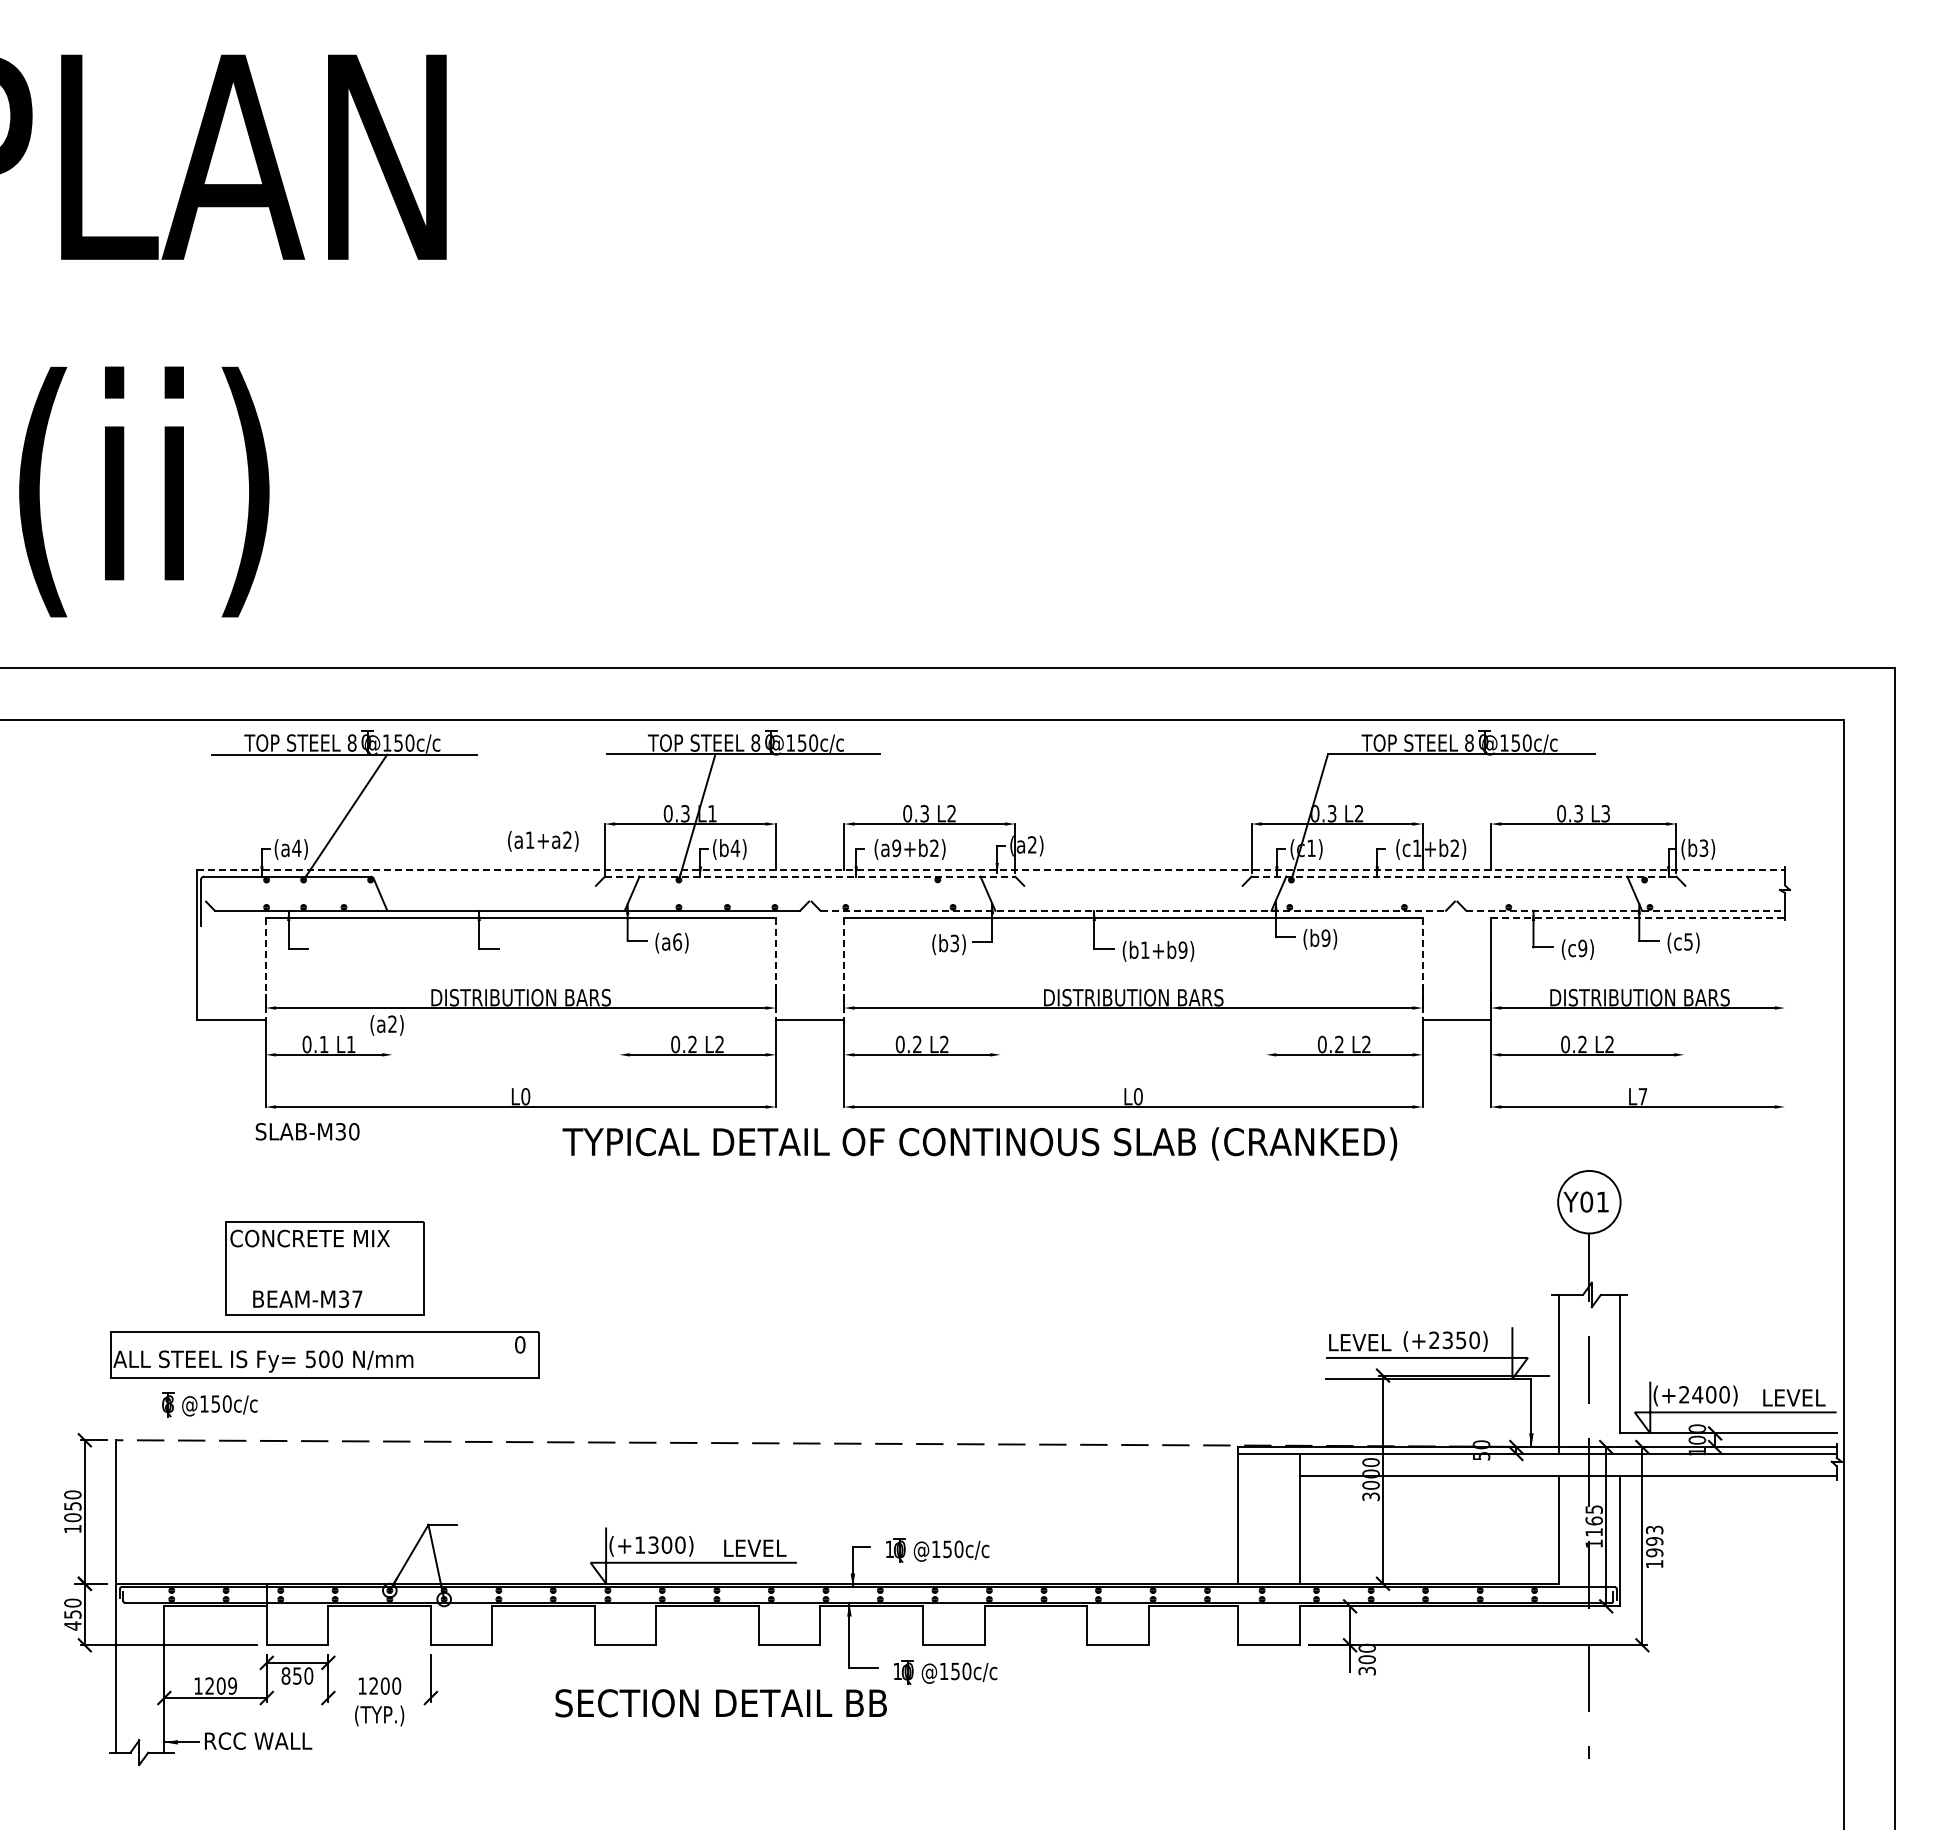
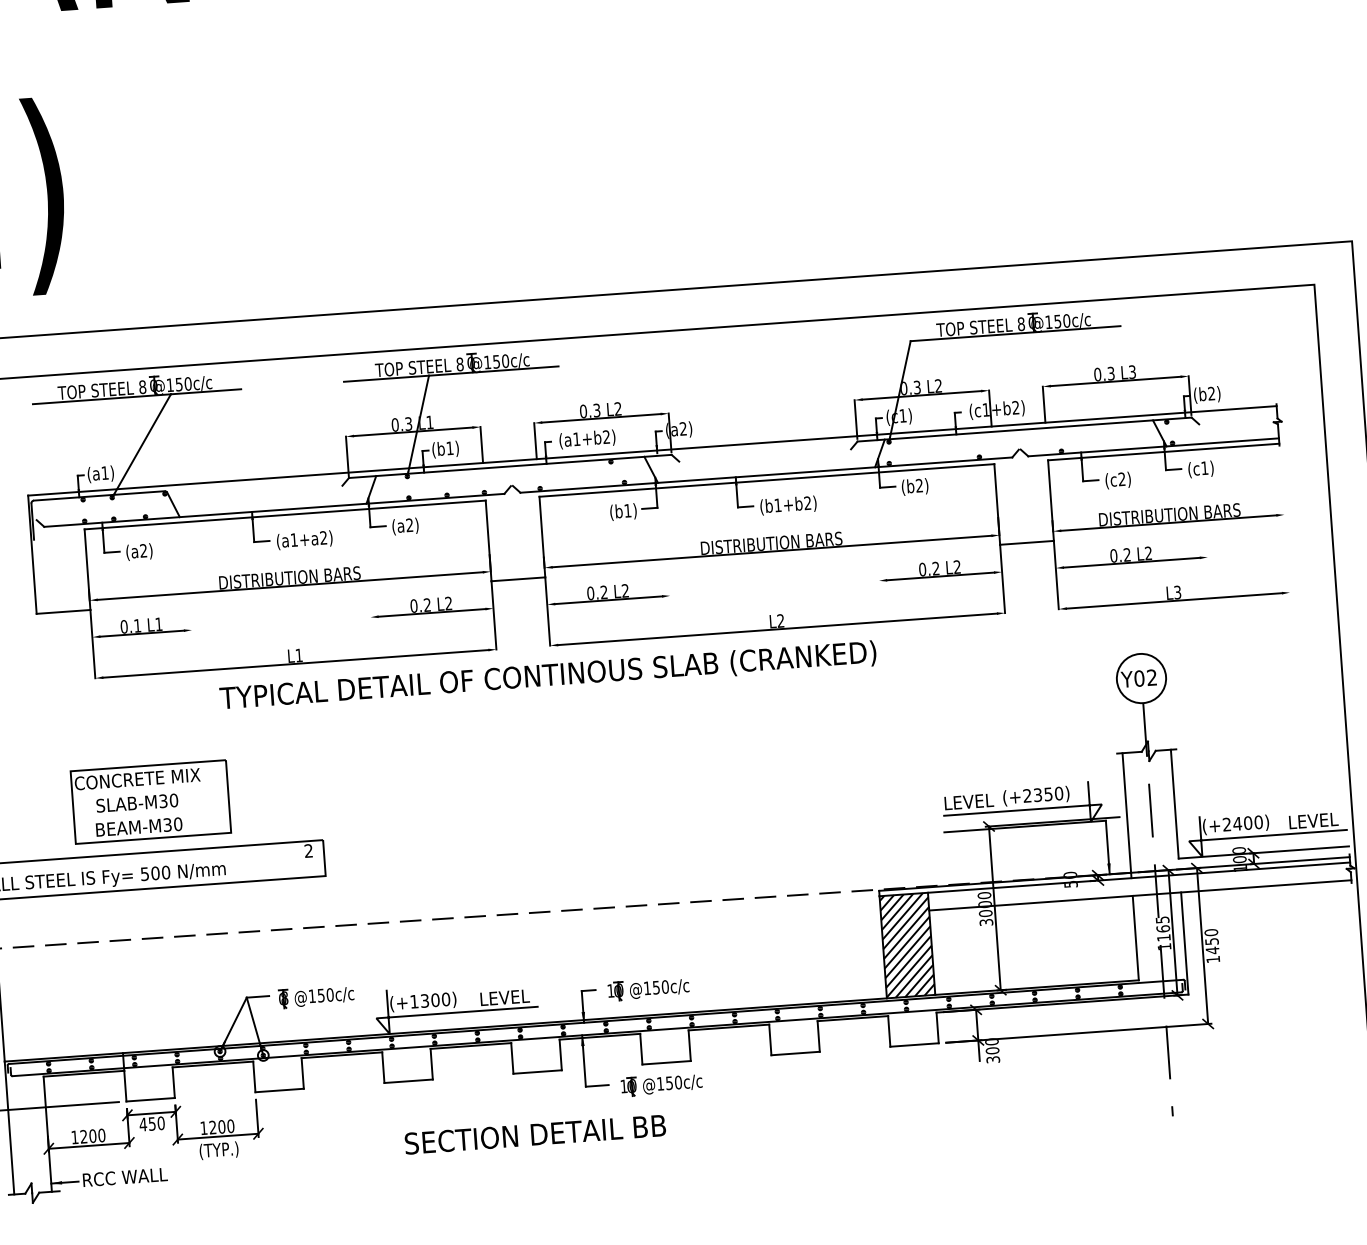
text: (543, 841) -> (304, 540), moved
text: (296, 847) -> (104, 472), (a4) -> (a1)
text: (735, 847) -> (450, 447), (b4) -> (b1)
text: (1703, 847) -> (1211, 393), (b3) -> (b2)
text: (896, 848) -> (576, 439), (a9+b2) -> (a1+b2)
line: (991, 869) -> (652, 450), dashed -> solid
line: (810, 876) -> (510, 466), dashed -> solid
line: (1464, 876) -> (1024, 429), dashed -> solid
line: (1133, 910) -> (766, 474), dashed -> solid
line: (1626, 910) -> (1154, 447), dashed -> solid
line: (1638, 917) -> (1164, 451), dashed -> solid
text: (1325, 937) -> (919, 485), (b9) -> (b2)
text: (677, 941) -> (409, 524), (a6) -> (a2)
text: (1688, 941) -> (1204, 467), (c5) -> (c1)
text: (954, 943) -> (627, 510), (b3) -> (b1)
text: (1582, 948) -> (1121, 479), (c9) -> (c2)
text: (1182, 949) -> (807, 502), (b1+b9) -> (b1+b2)
line: (265, 969) -> (87, 570), dashed -> solid
line: (775, 969) -> (488, 541), dashed -> solid
line: (844, 969) -> (542, 537), dashed -> solid
line: (1422, 969) -> (997, 504), dashed -> solid
text: (386, 1025) -> (138, 552), moved
text: (525, 1096) -> (298, 655), L0 -> L1
text: (1138, 1096) -> (780, 620), L0 -> L2
text: (1642, 1096) -> (1177, 592), L7 -> L3
text: (307, 1131) -> (137, 802), moved
text: (979, 1143) -> (547, 676), moved
text: (1602, 1201) -> (1151, 677), Y01 -> Y02
text: (357, 1298) -> (178, 823), BEAM-M37 -> BEAM-M30
text: (520, 1344) -> (308, 850), 0 -> 2
part: (209, 1404) -> (316, 996), moved
hatch: (1268, 1518) -> (906, 945), added
text: (1654, 1541) -> (1211, 941), 1993 -> 1450
text: (285, 1675) -> (142, 1124), 850 -> 450
text: (232, 1685) -> (101, 1135), 1209 -> 1200
line: (379, 1698) -> (218, 1137), added
text: (720, 1703) -> (534, 1134), moved

